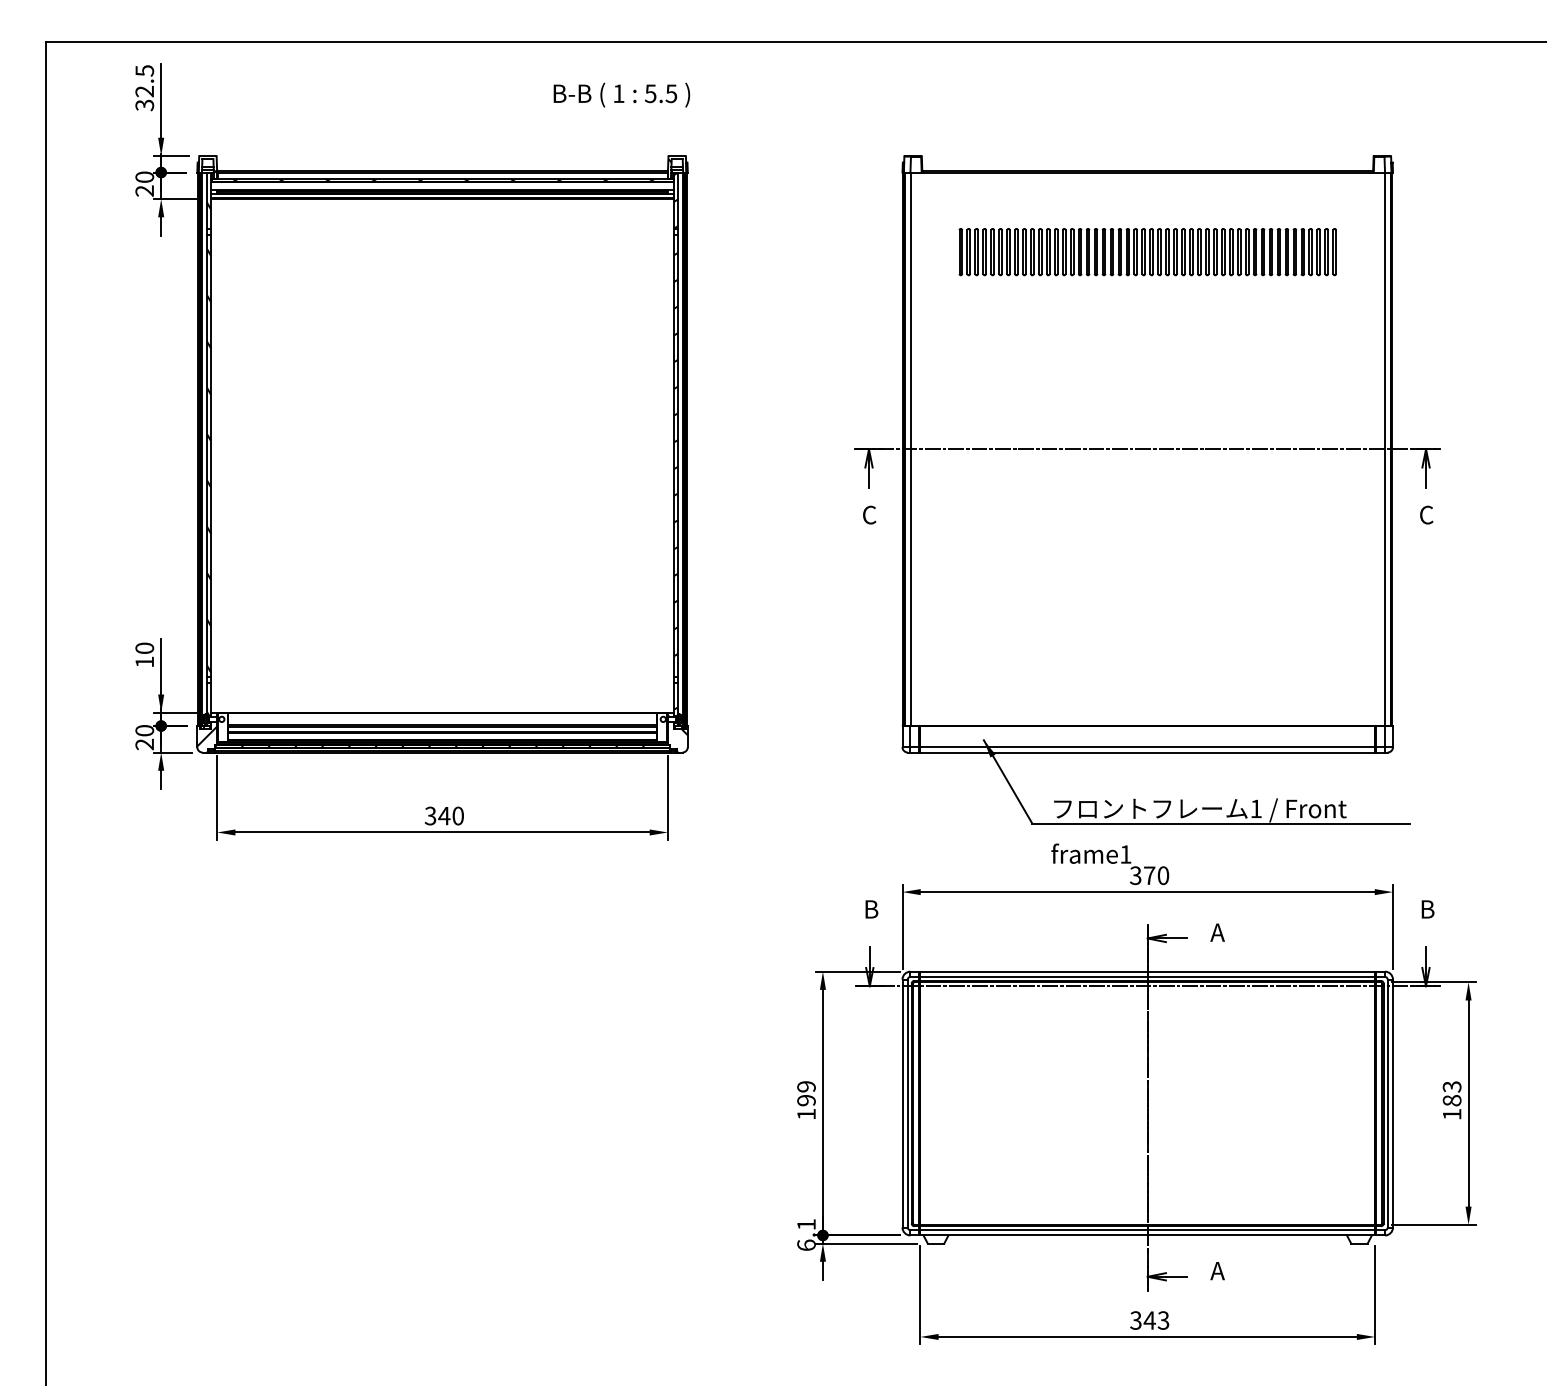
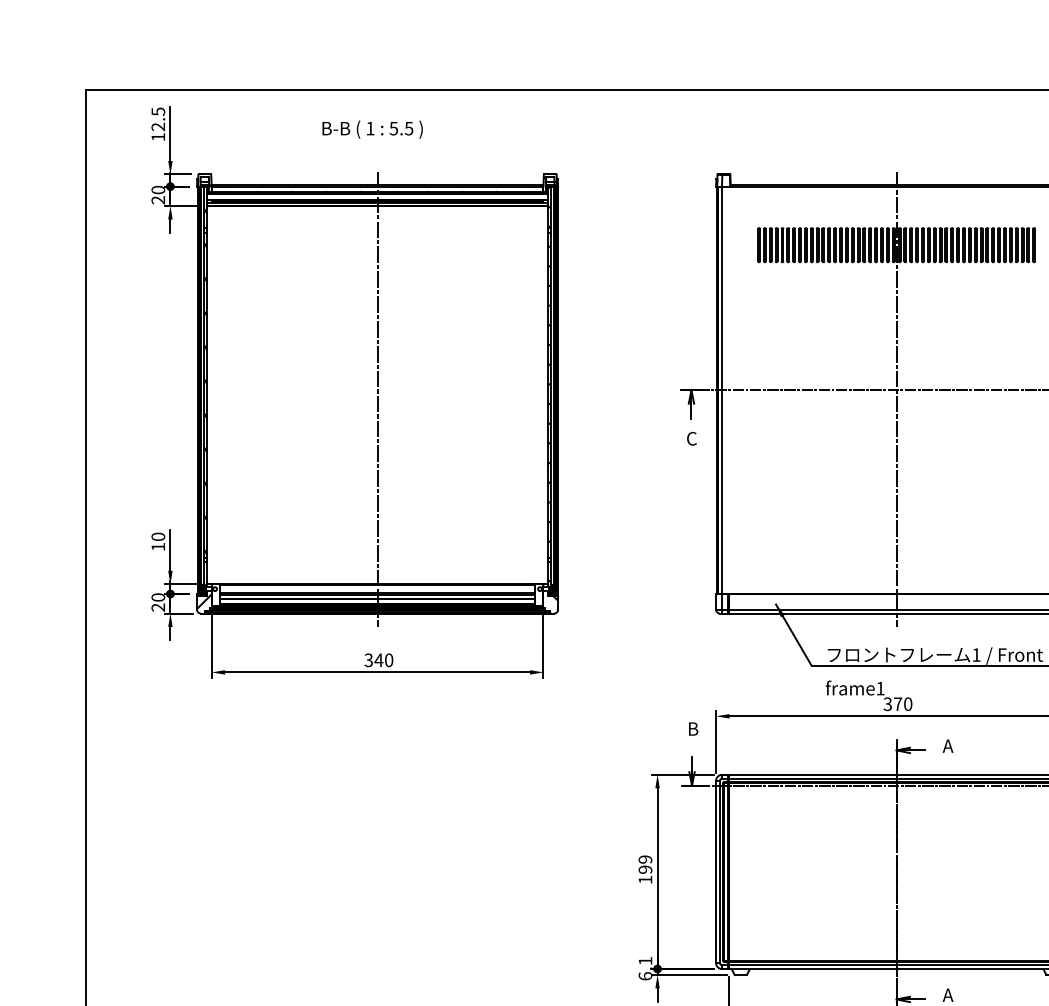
text: (621, 94) -> (372, 129), moved
text: (144, 105) -> (158, 137), 32.5 -> 12.5
line: (442, 461) -> (377, 399), added
line: (1147, 461) -> (896, 399), added

